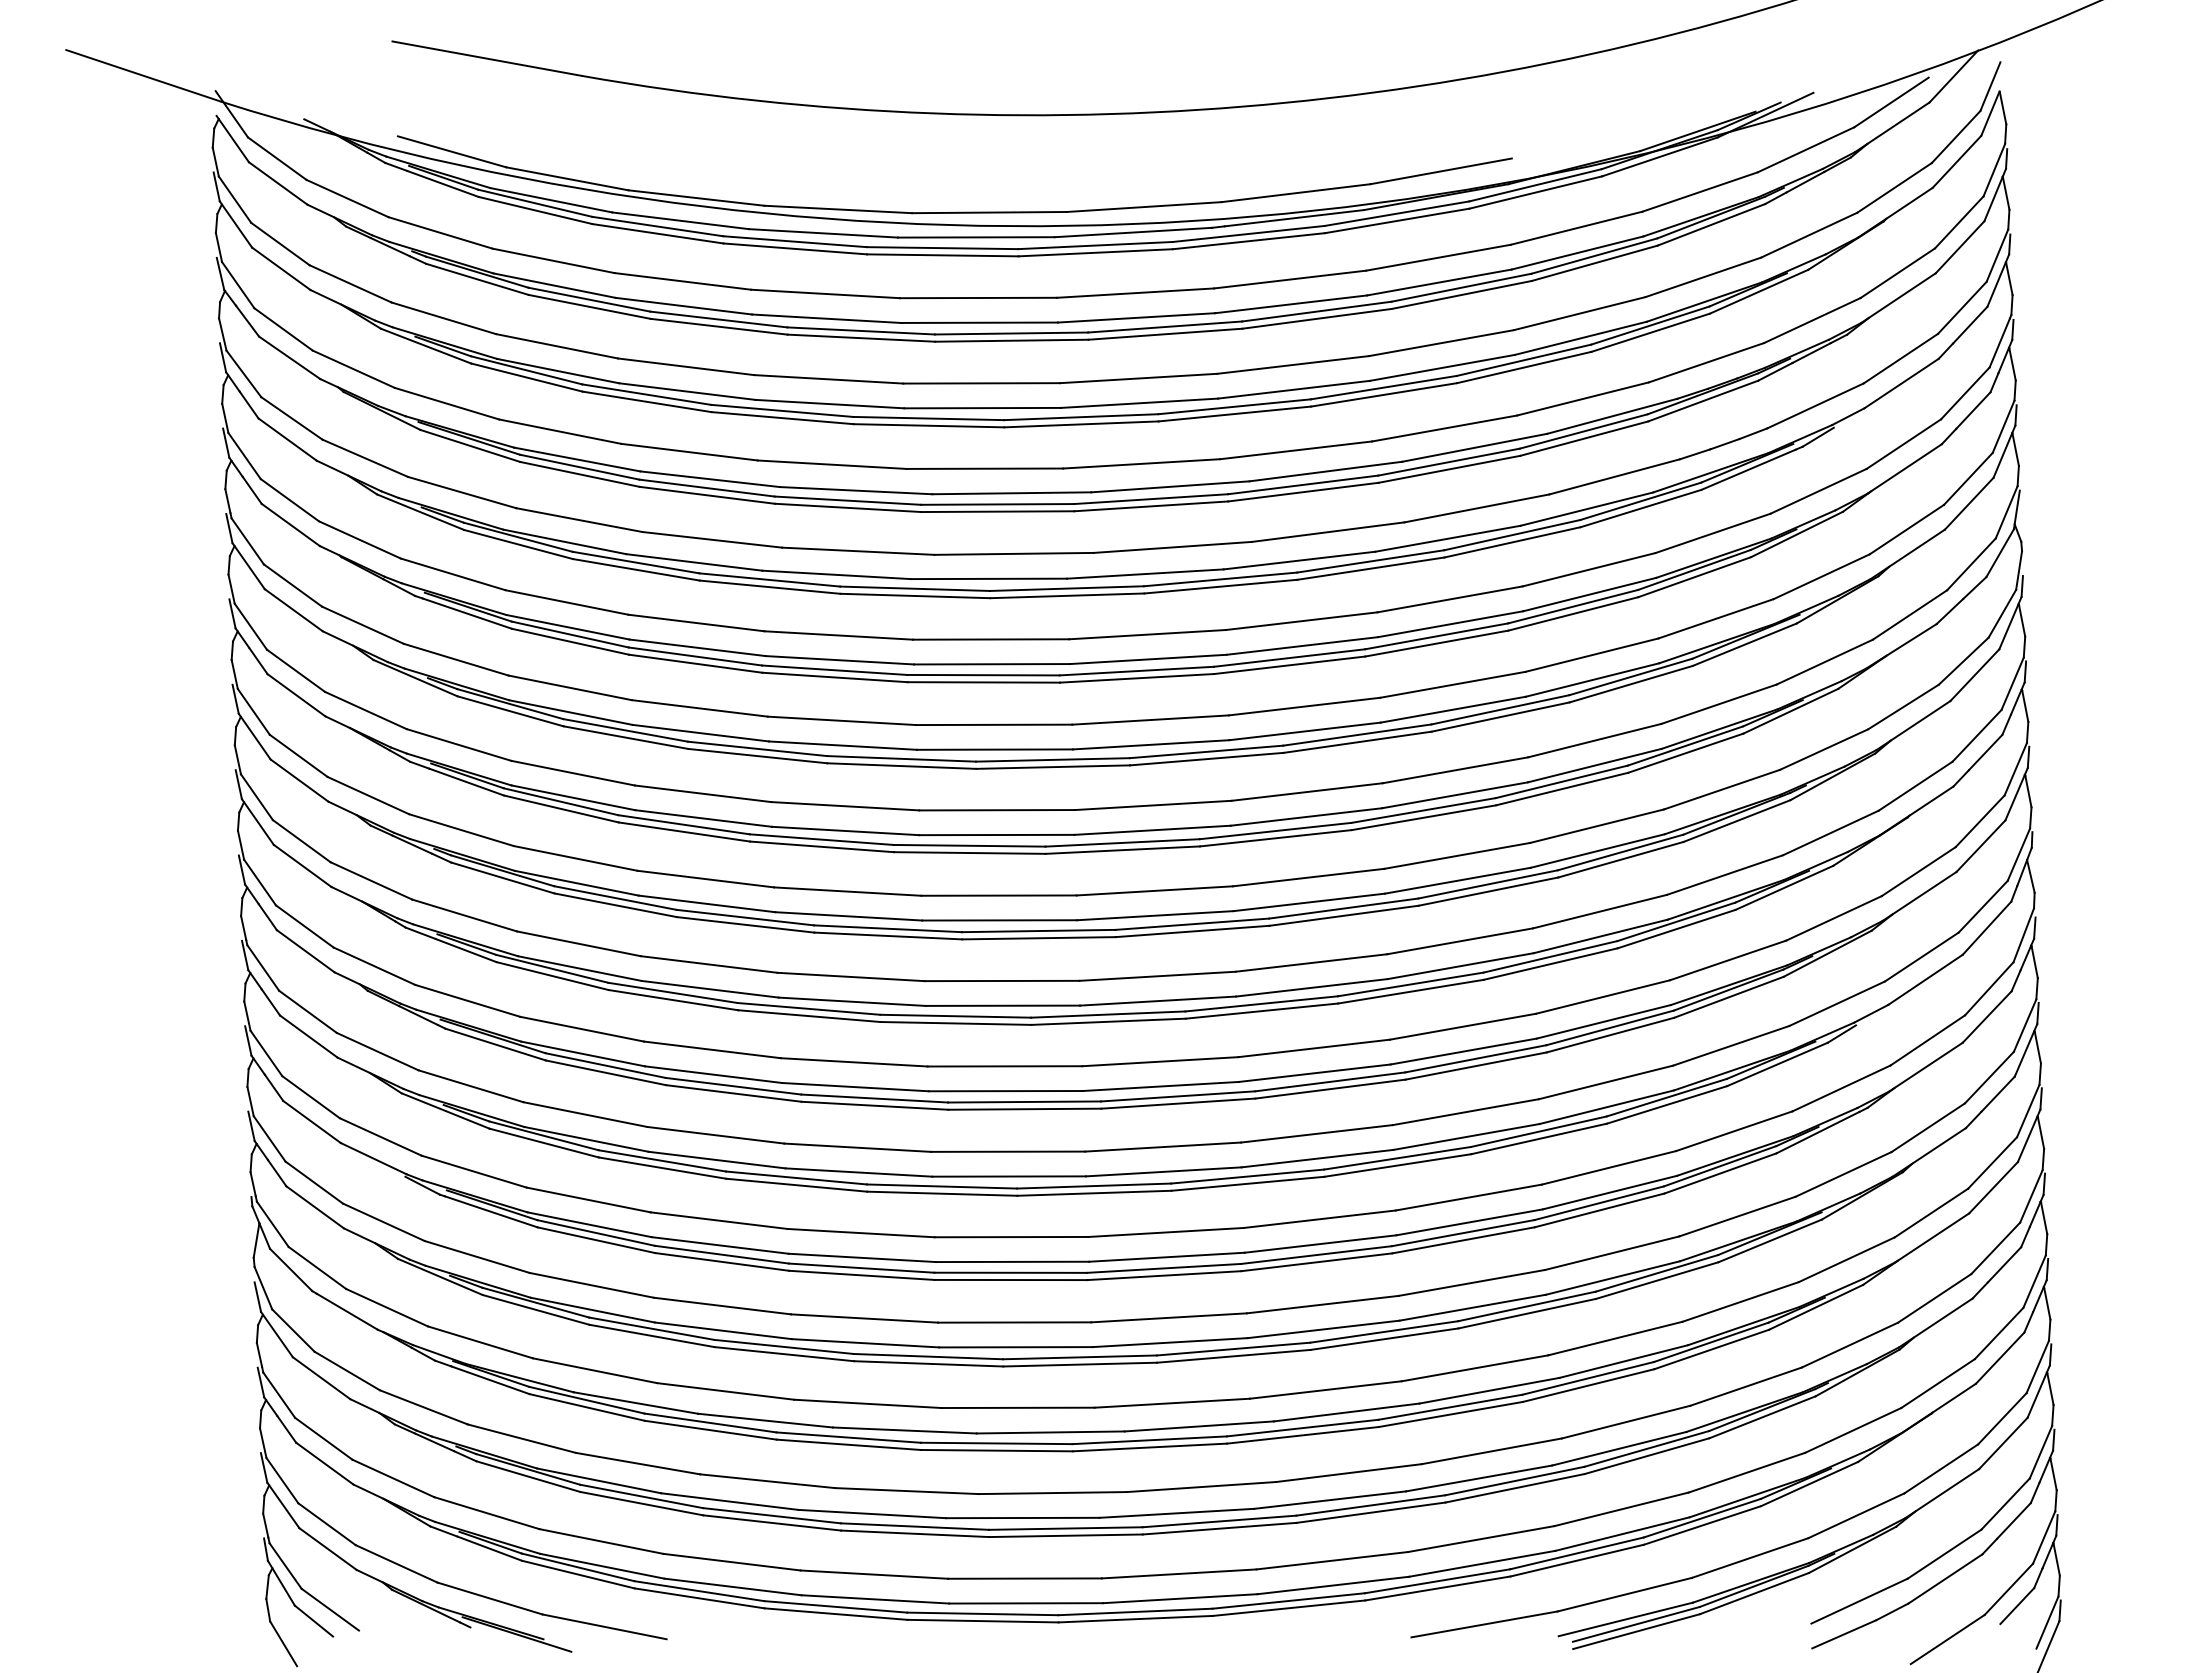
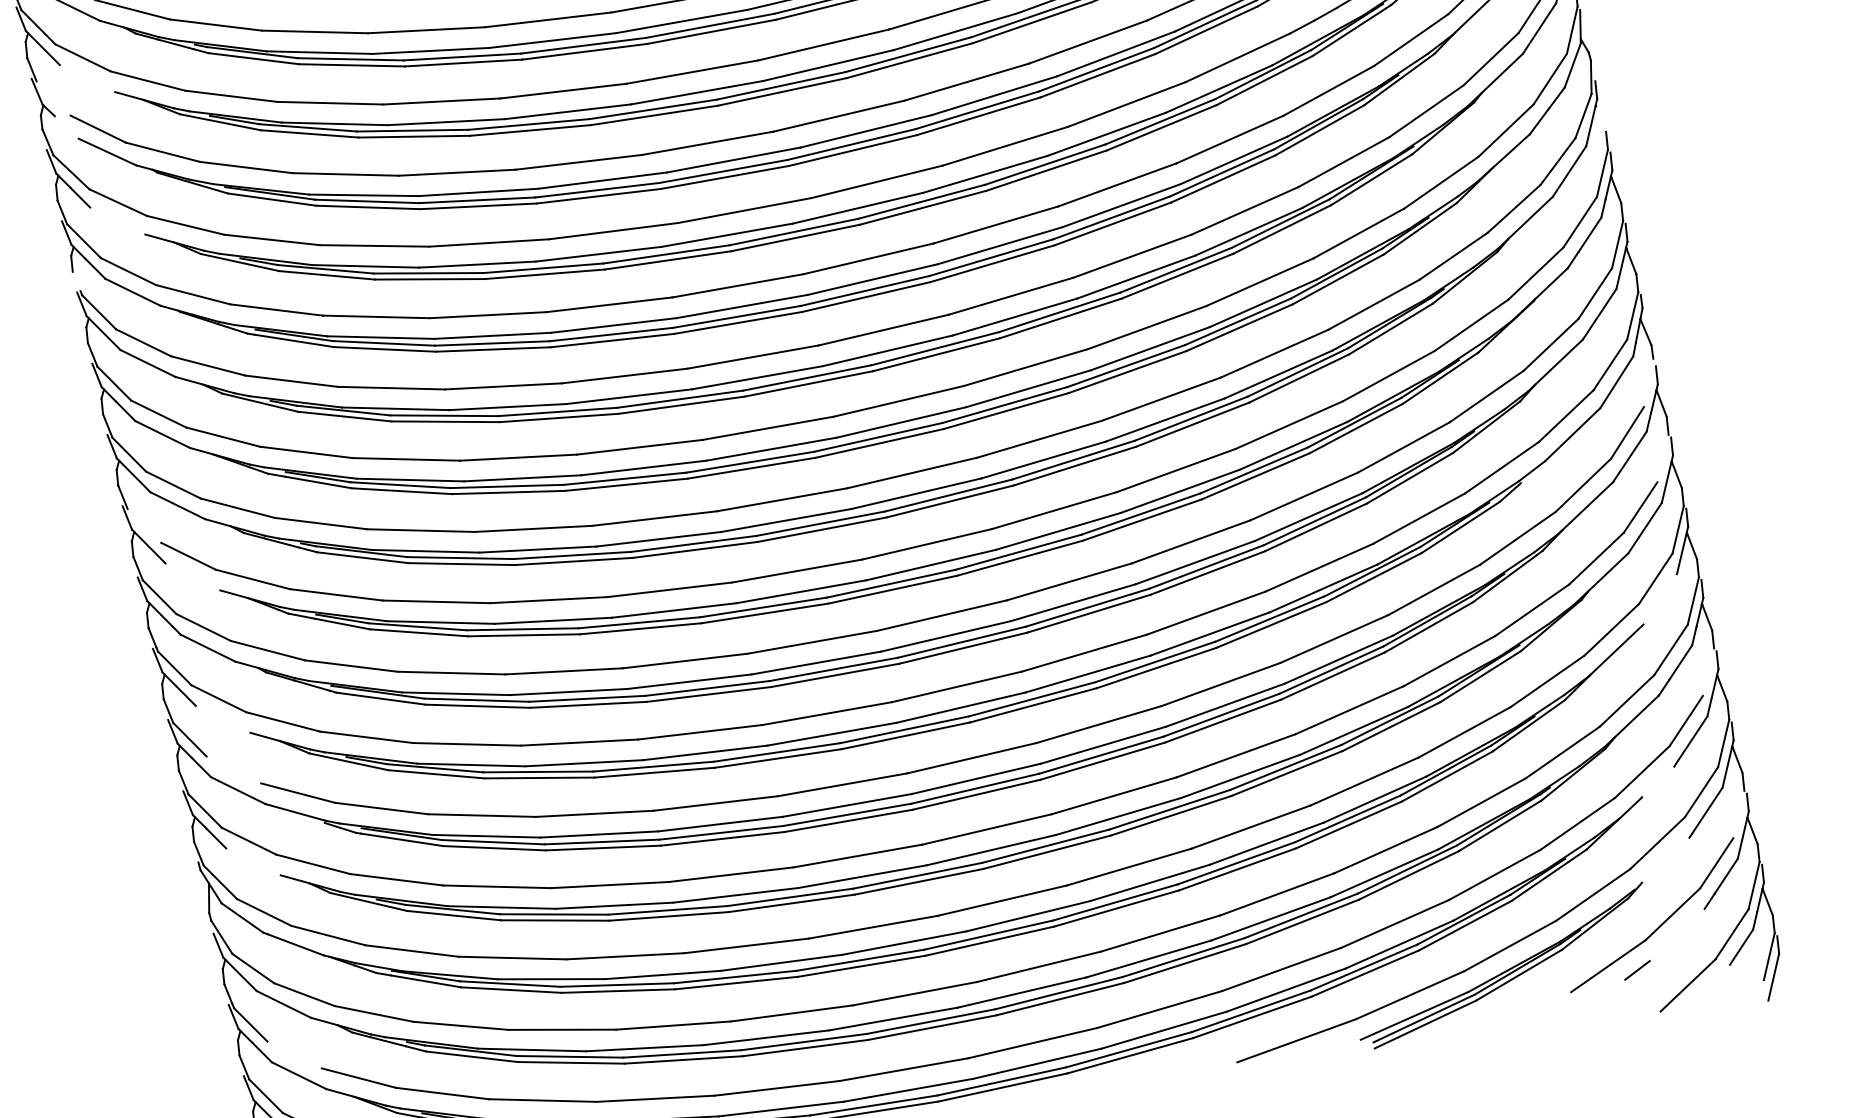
line: (281, 268) -> (87, 78), removed
line: (238, 284) -> (53, 97), removed
line: (247, 320) -> (66, 126), removed
line: (287, 439) -> (117, 221), removed
line: (227, 501) -> (76, 281), removed
line: (2022, 620) -> (1601, 118), removed
line: (256, 797) -> (144, 526), removed
line: (302, 865) -> (192, 576), removed
line: (2023, 935) -> (1648, 383), removed
line: (2024, 1025) -> (1662, 458), removed
line: (308, 1036) -> (222, 719), removed
line: (310, 1097) -> (233, 770), removed
line: (1993, 1187) -> (1660, 599), removed
line: (314, 1207) -> (252, 862), removed
line: (2034, 1281) -> (1708, 672), removed
line: (1938, 1407) -> (1646, 792), removed
line: (323, 1438) -> (294, 1054), removed
line: (2040, 1452) -> (1738, 814), removed
line: (1942, 1493) -> (1662, 863), removed
line: (1945, 1578) -> (1677, 934), removed
line: (1844, 1634) -> (1600, 996), removed

